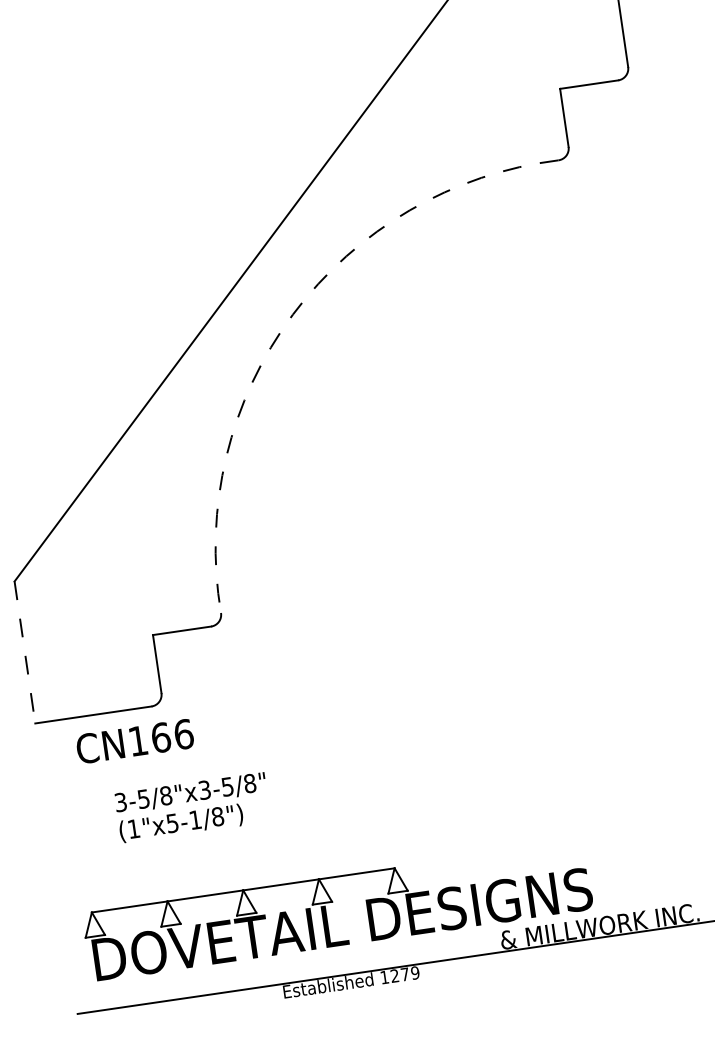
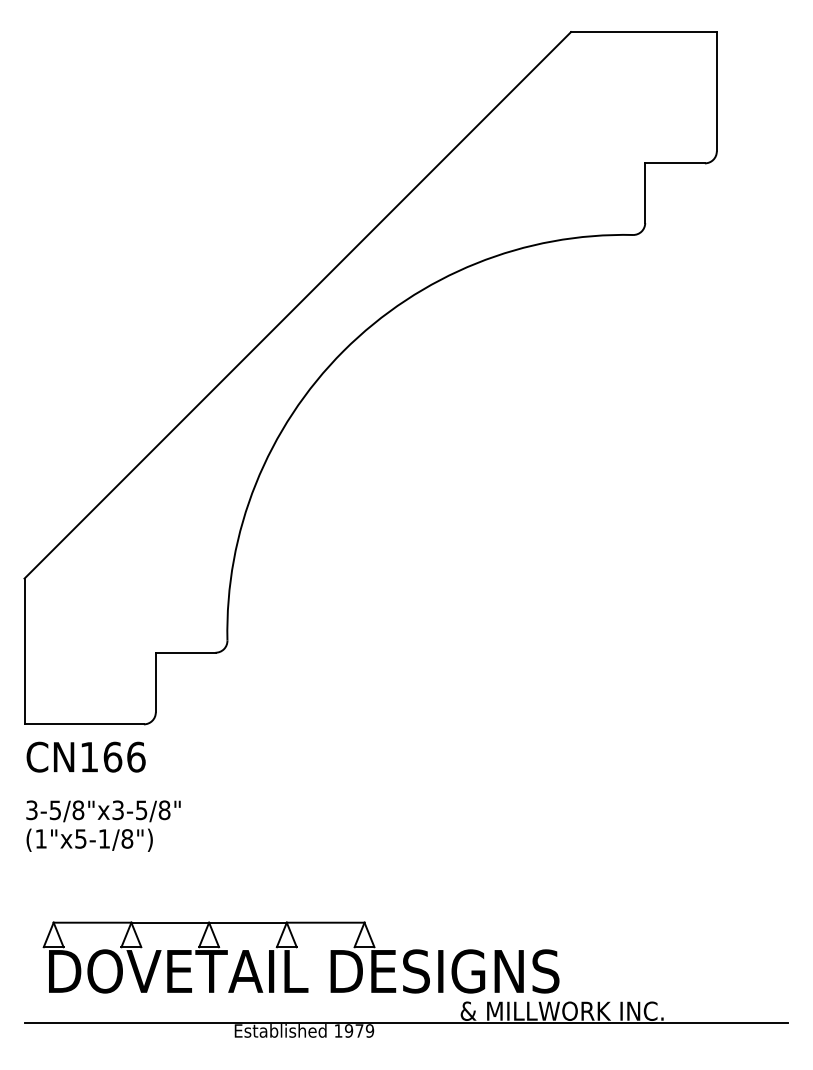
arc: (292, 314) -> (343, 351), dashed -> solid
line: (24, 652) -> (24, 651), dashed -> solid
text: (134, 740) -> (85, 756), moved
text: (192, 807) -> (103, 825), moved
text: (394, 975) -> (348, 1030), 1279 -> 1979

